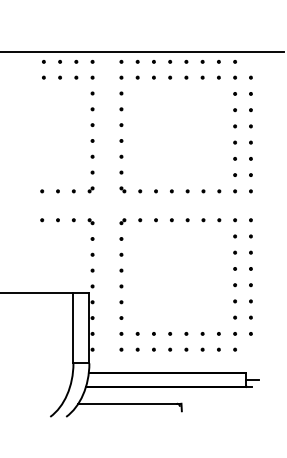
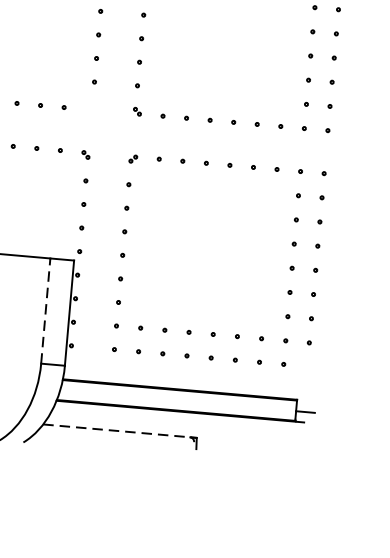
part: (90, 189) -> (89, 106), removed
line: (73, 327) -> (45, 310), solid -> dashed
line: (129, 403) -> (119, 430), solid -> dashed

